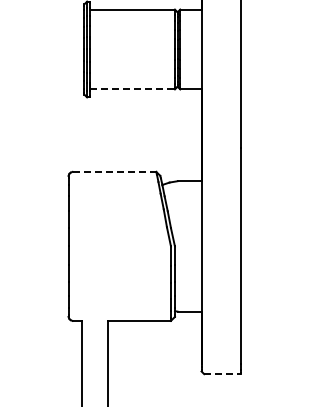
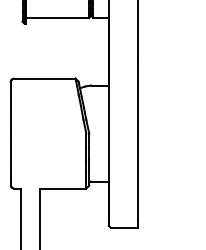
line: (132, 89) -> (57, 17), dashed -> solid
line: (114, 171) -> (44, 78), dashed -> solid
line: (222, 374) -> (124, 228), dashed -> solid

